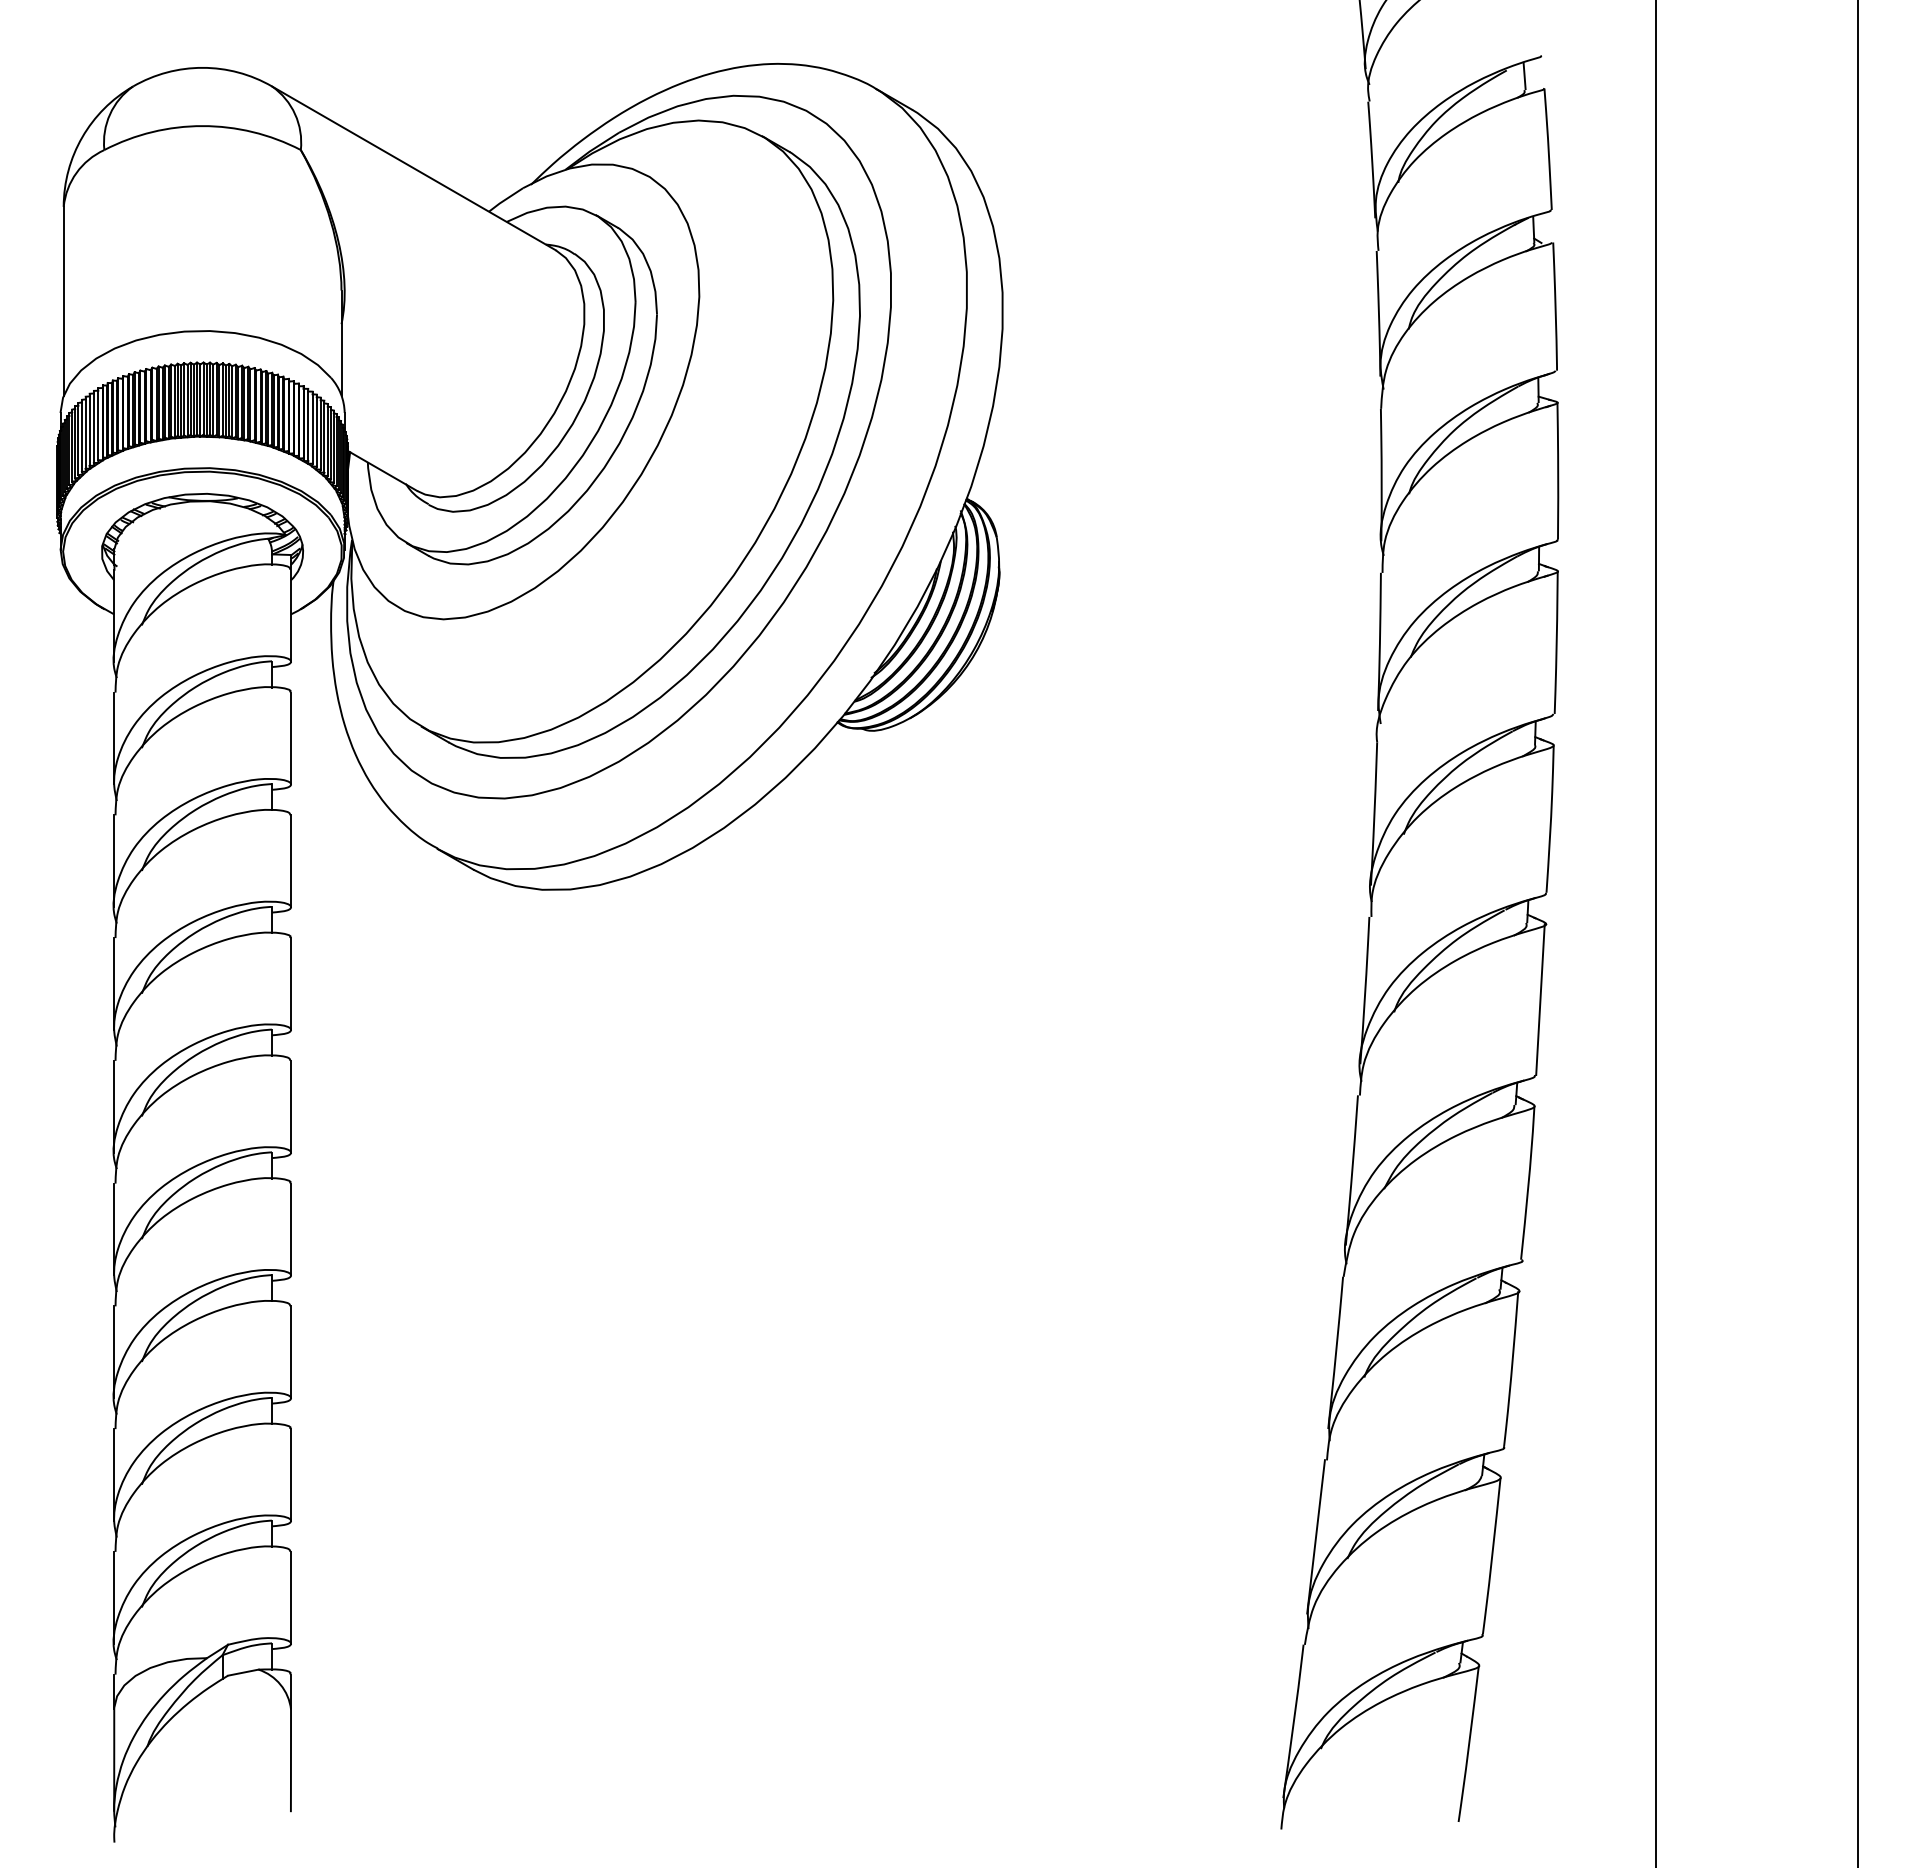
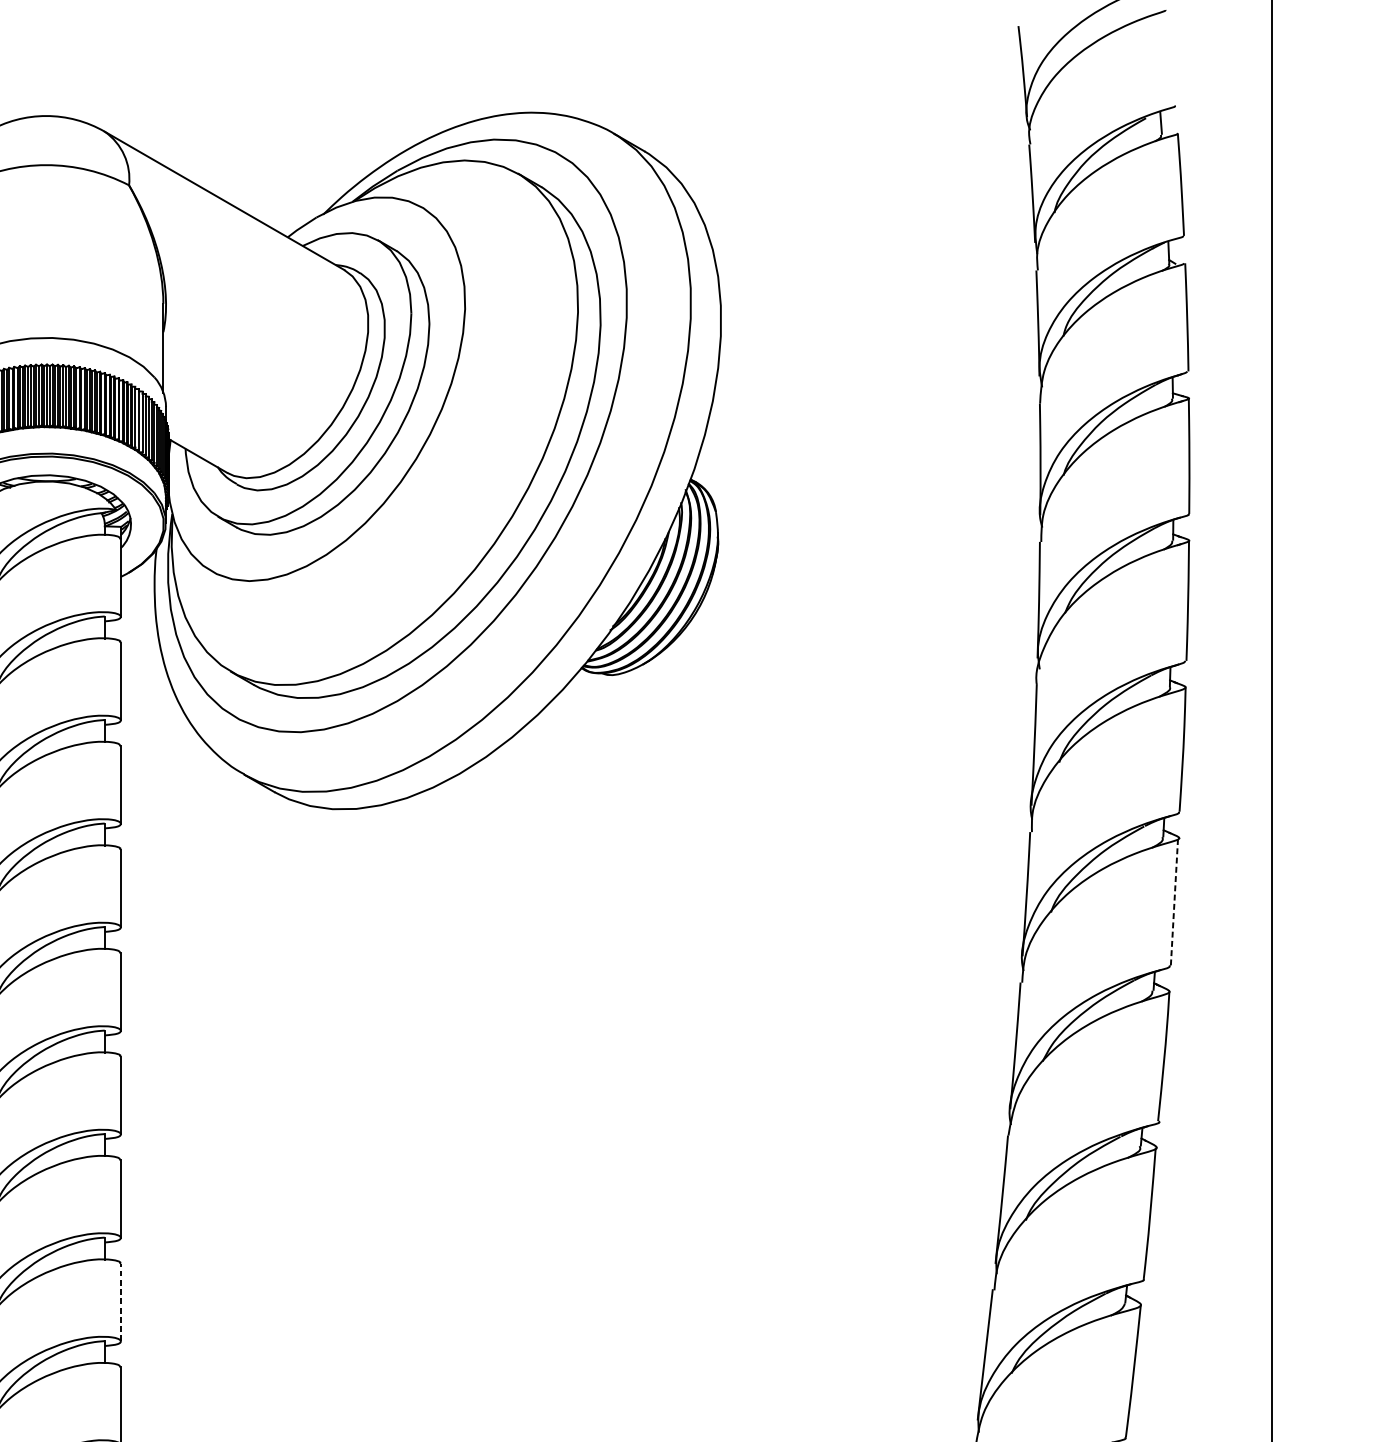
line: (1540, 999) -> (1174, 901), solid -> dashed
line: (291, 1474) -> (121, 1302), solid -> dashed

